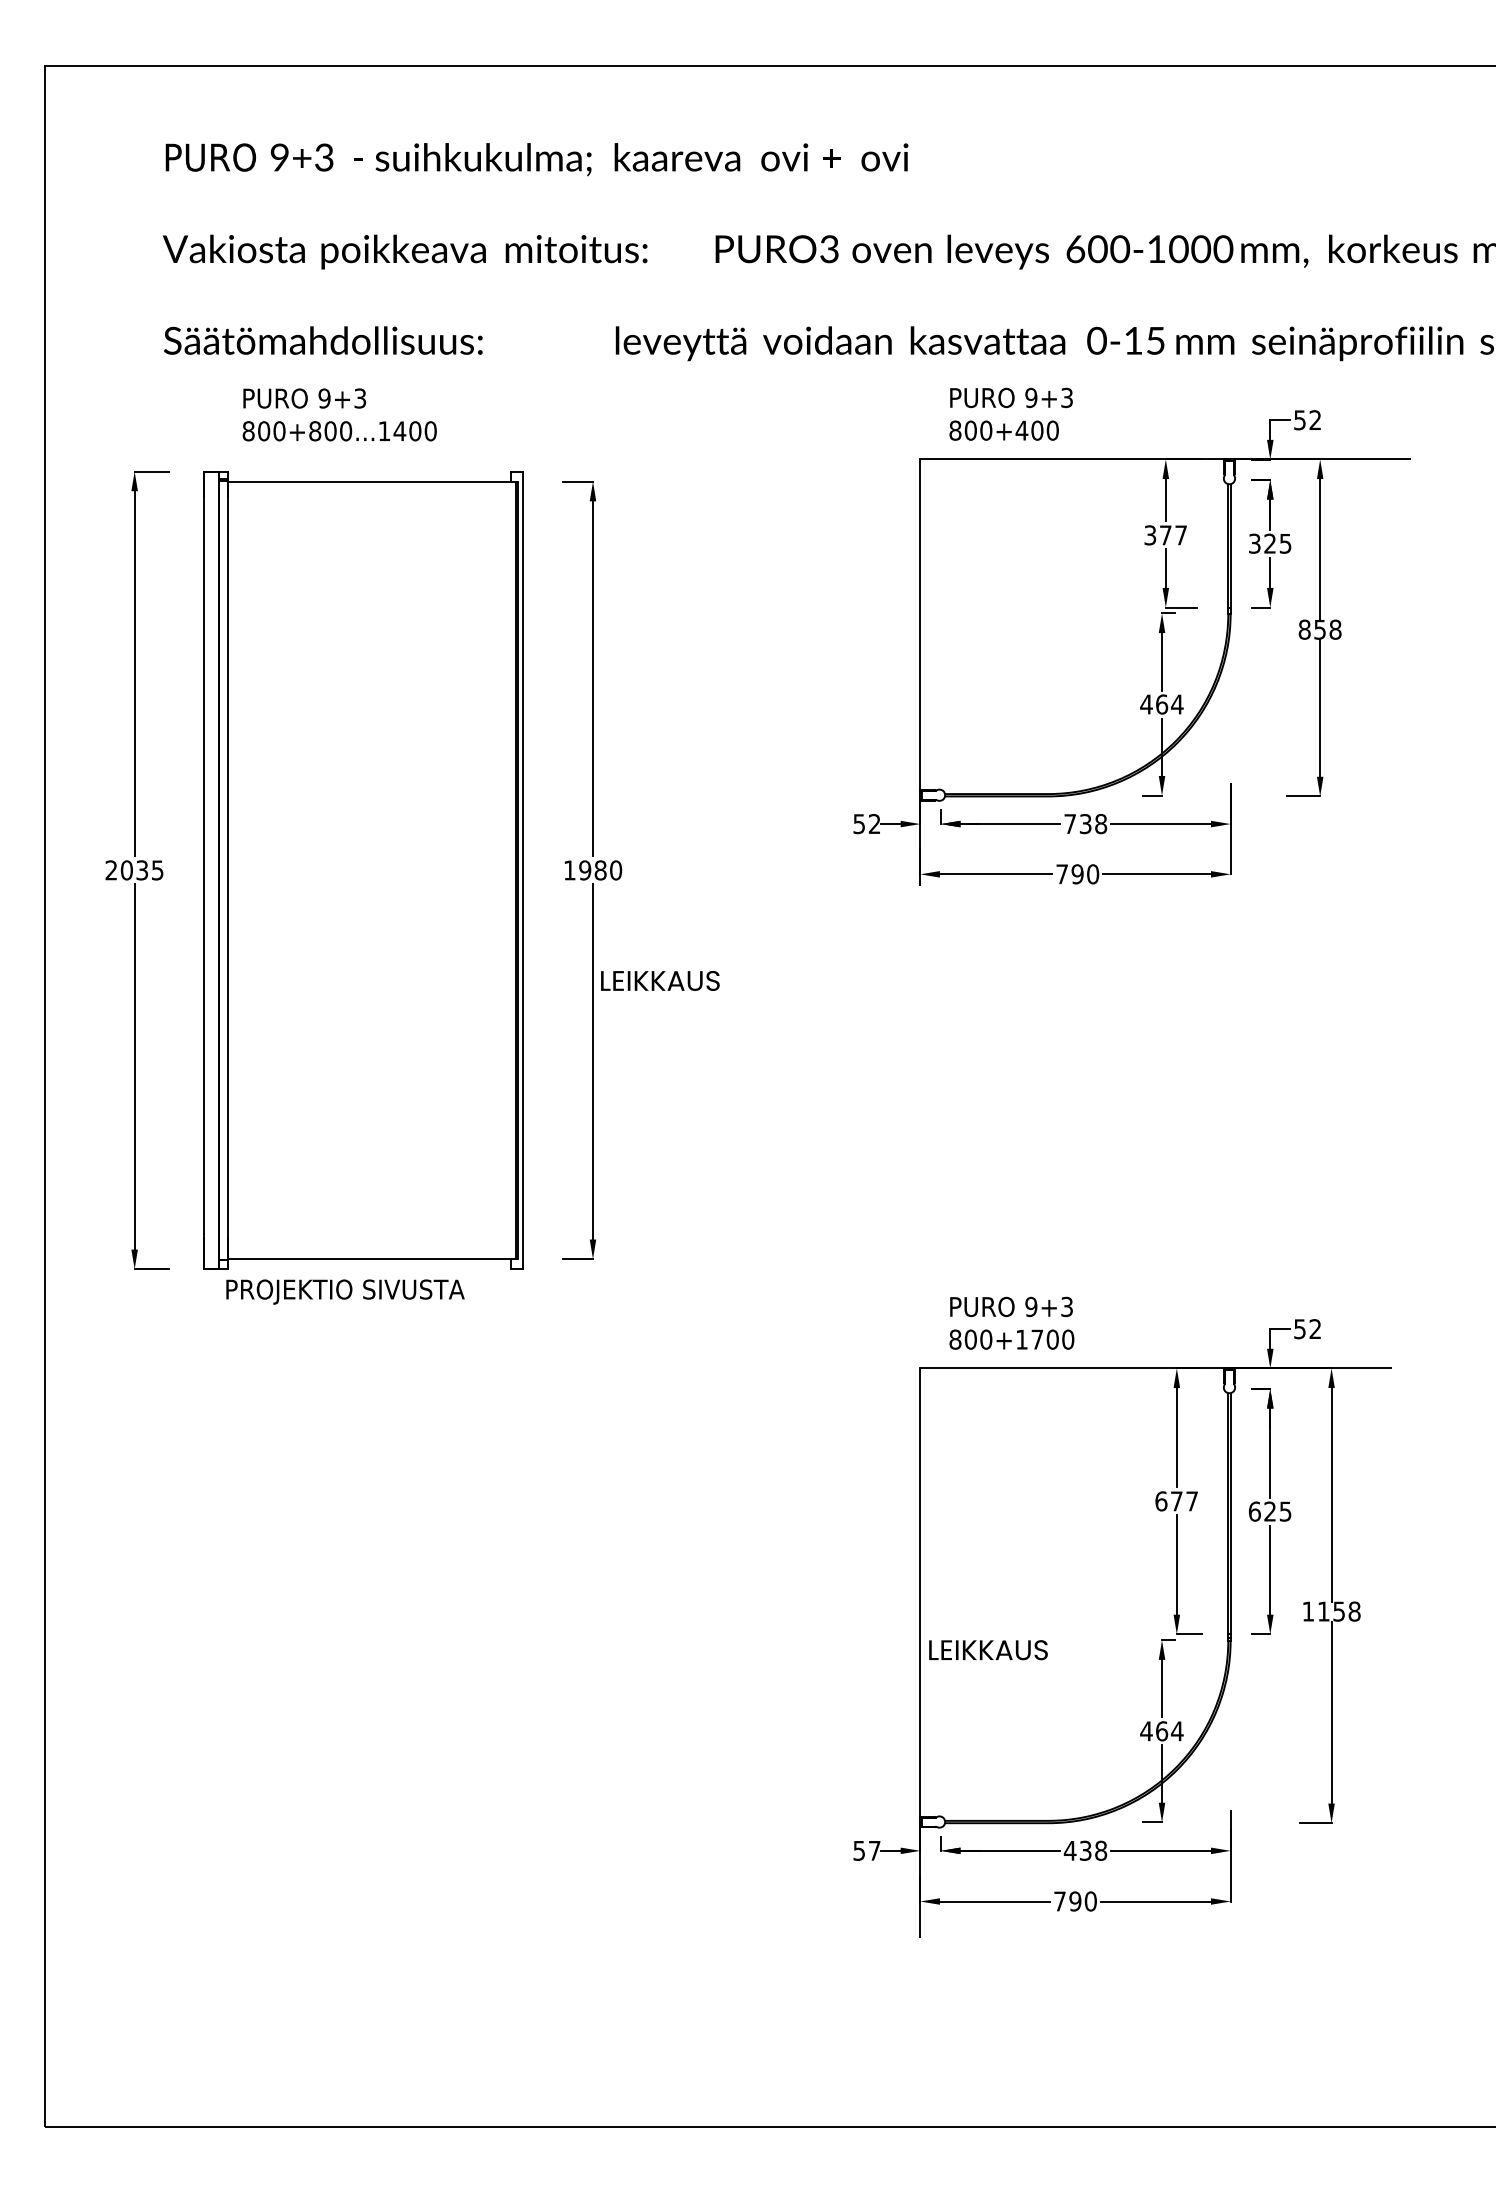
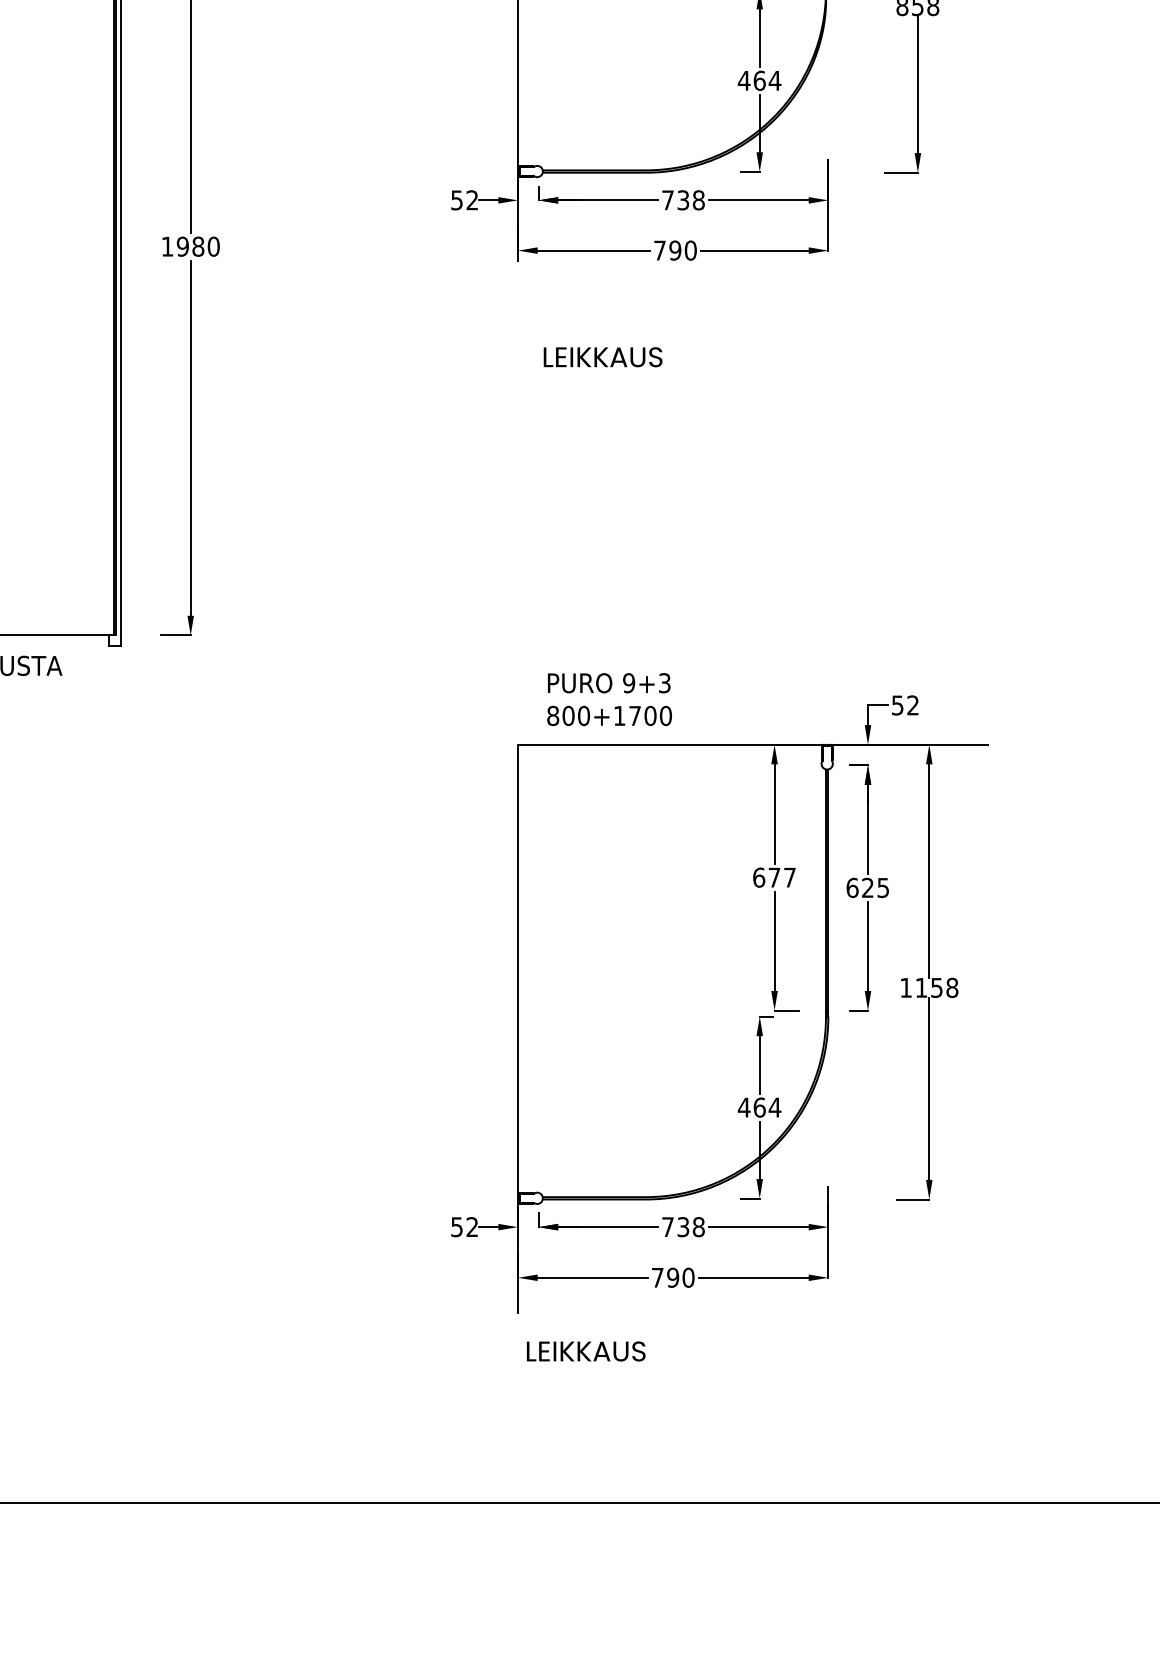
text: (660, 980) -> (603, 356), moved
text: (988, 1650) -> (586, 1351), moved
text: (874, 1850) -> (472, 1226), 57 -> 52
text: (1069, 1850) -> (667, 1226), 438 -> 738

